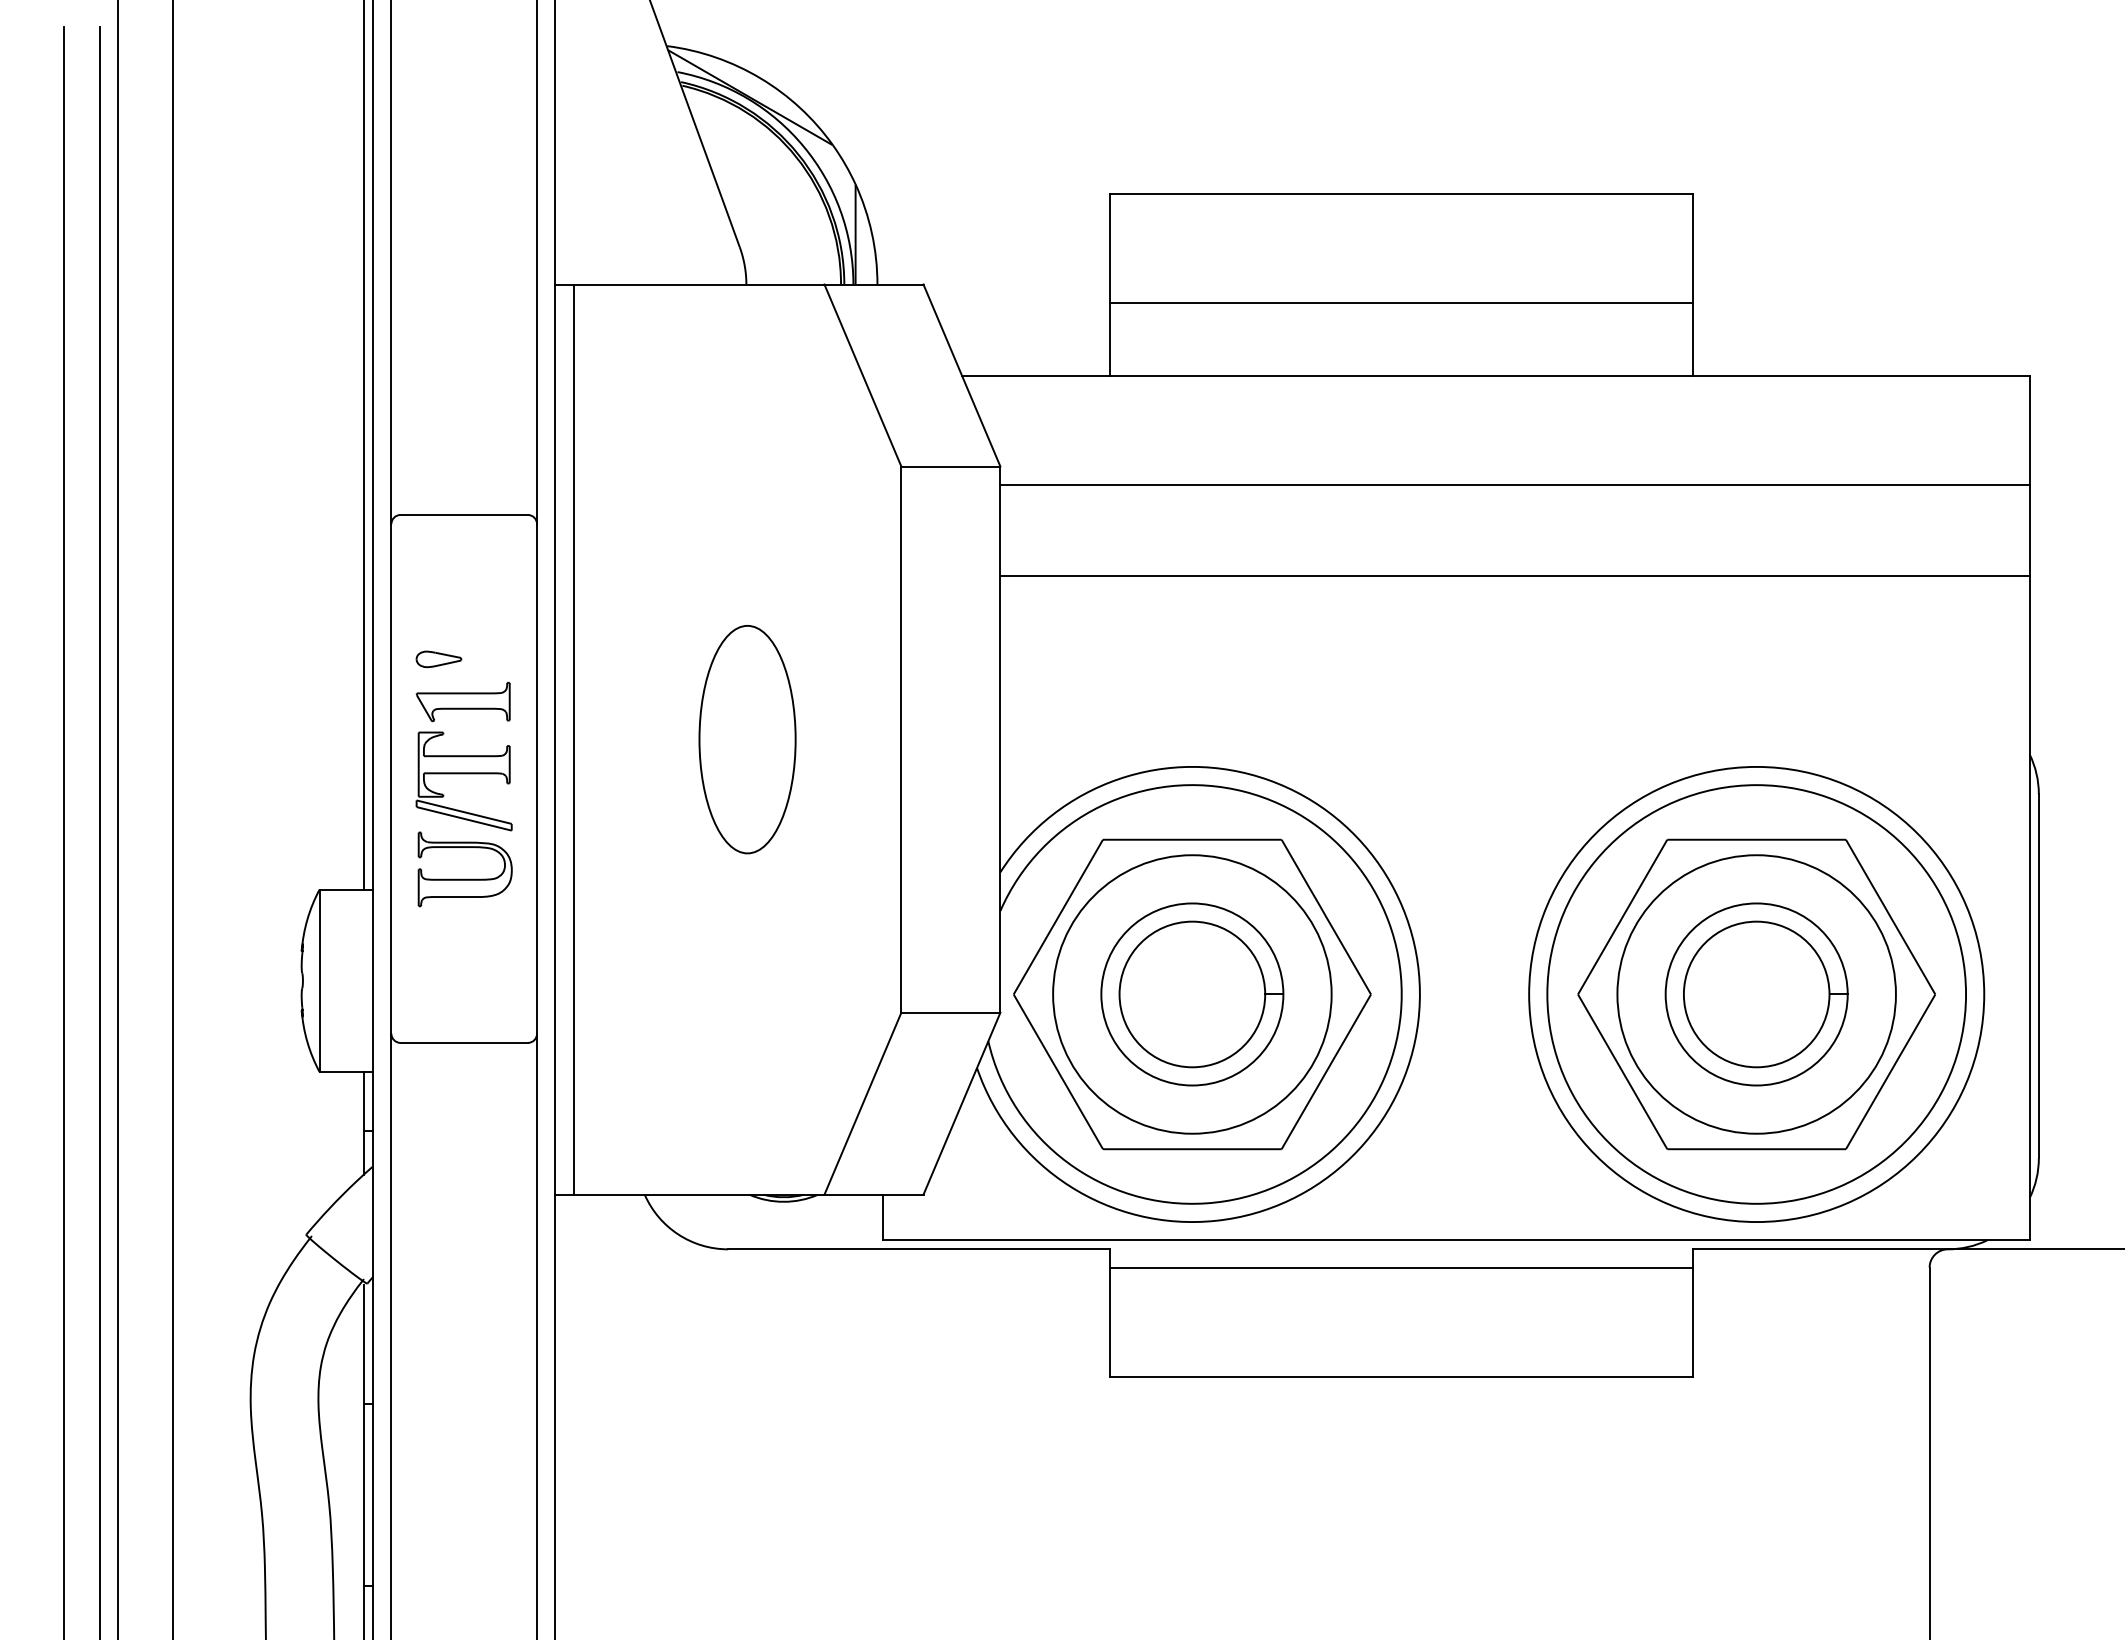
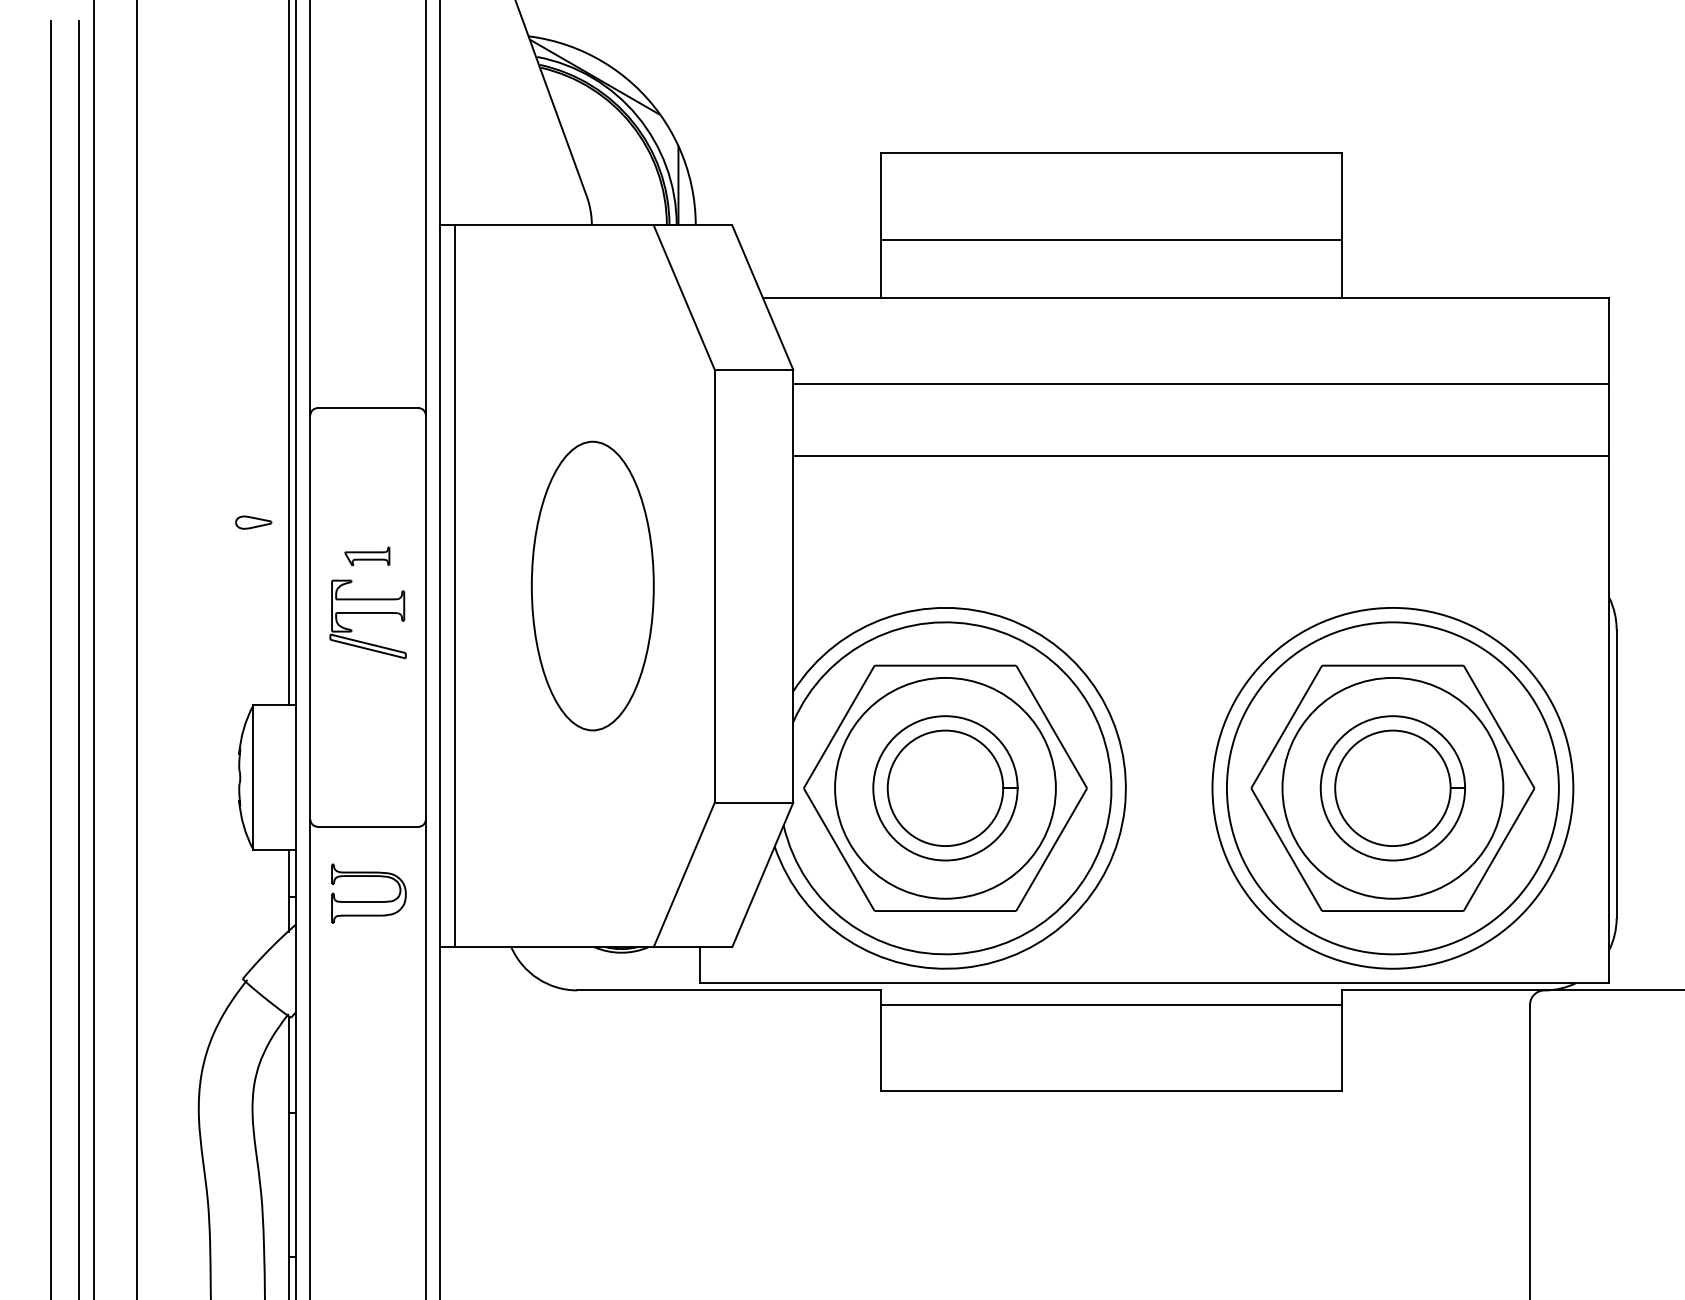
part: (438, 659) -> (253, 522), moved
part: (462, 701) -> (366, 556), size x0.6
part: (747, 739) -> (592, 586), size x1.6
part: (464, 878) -> (368, 900), moved

